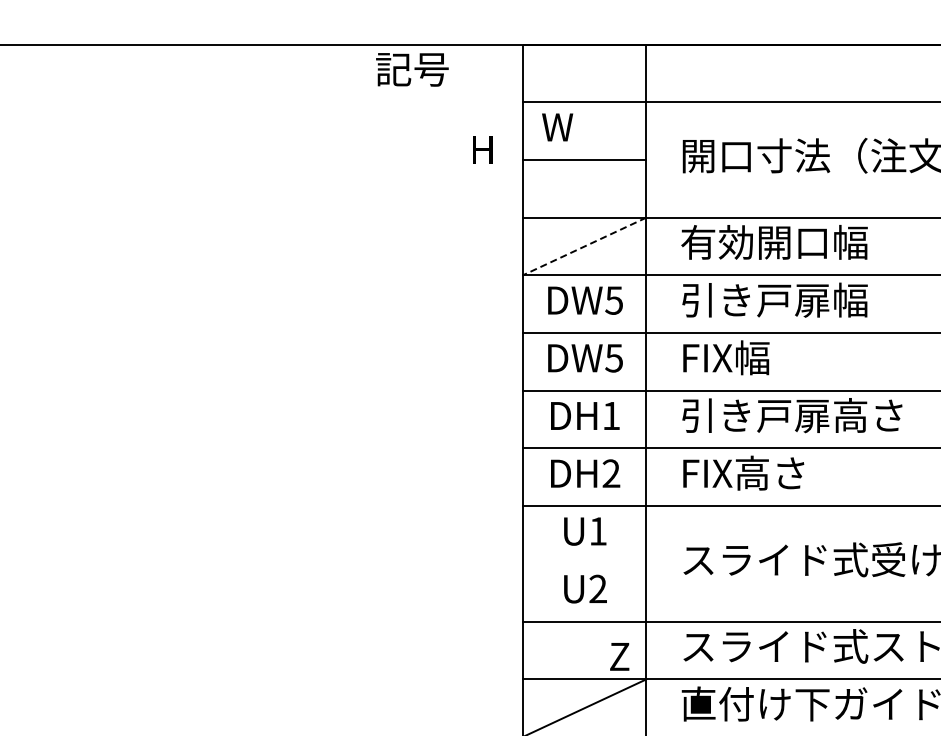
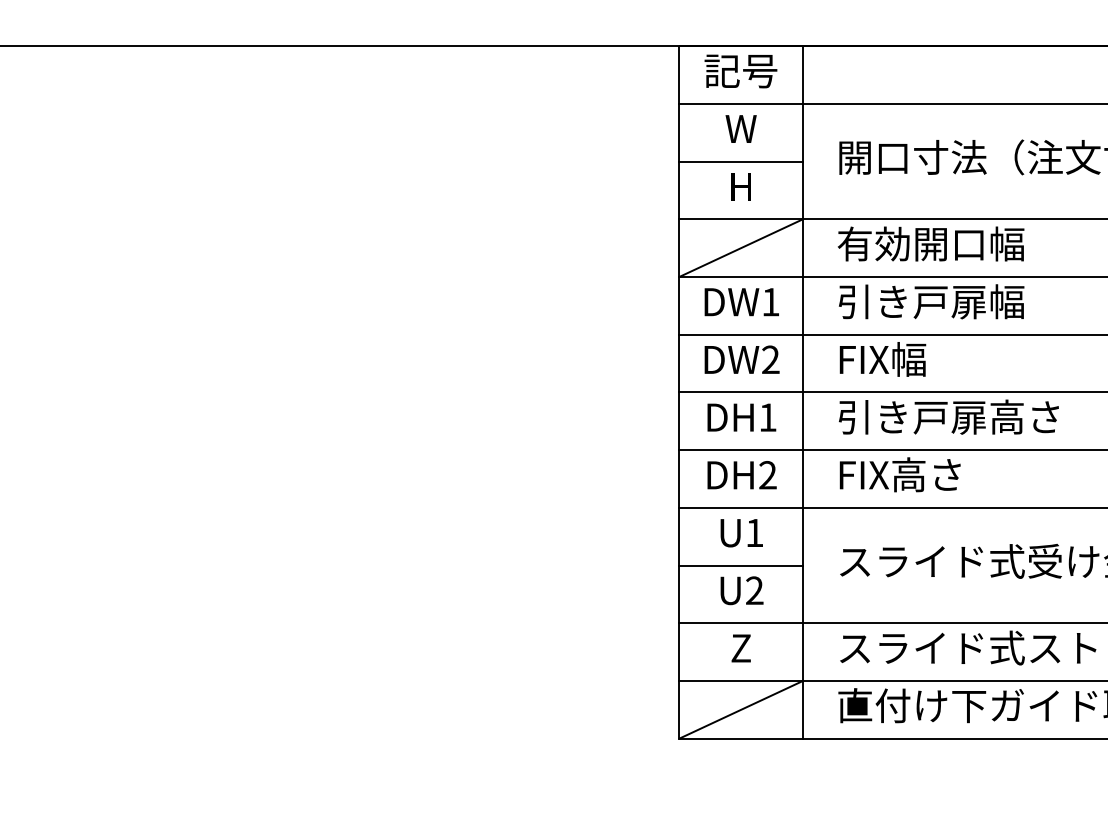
text: (411, 69) -> (740, 71), moved
text: (556, 126) -> (740, 128), moved
text: (481, 149) -> (740, 186), moved
line: (583, 246) -> (740, 248), dashed -> solid
text: (613, 300) -> (770, 302), DW5 -> DW1
text: (613, 357) -> (770, 359), DW5 -> DW2
line: (584, 563) -> (741, 565), added
text: (618, 656) -> (740, 648), moved

